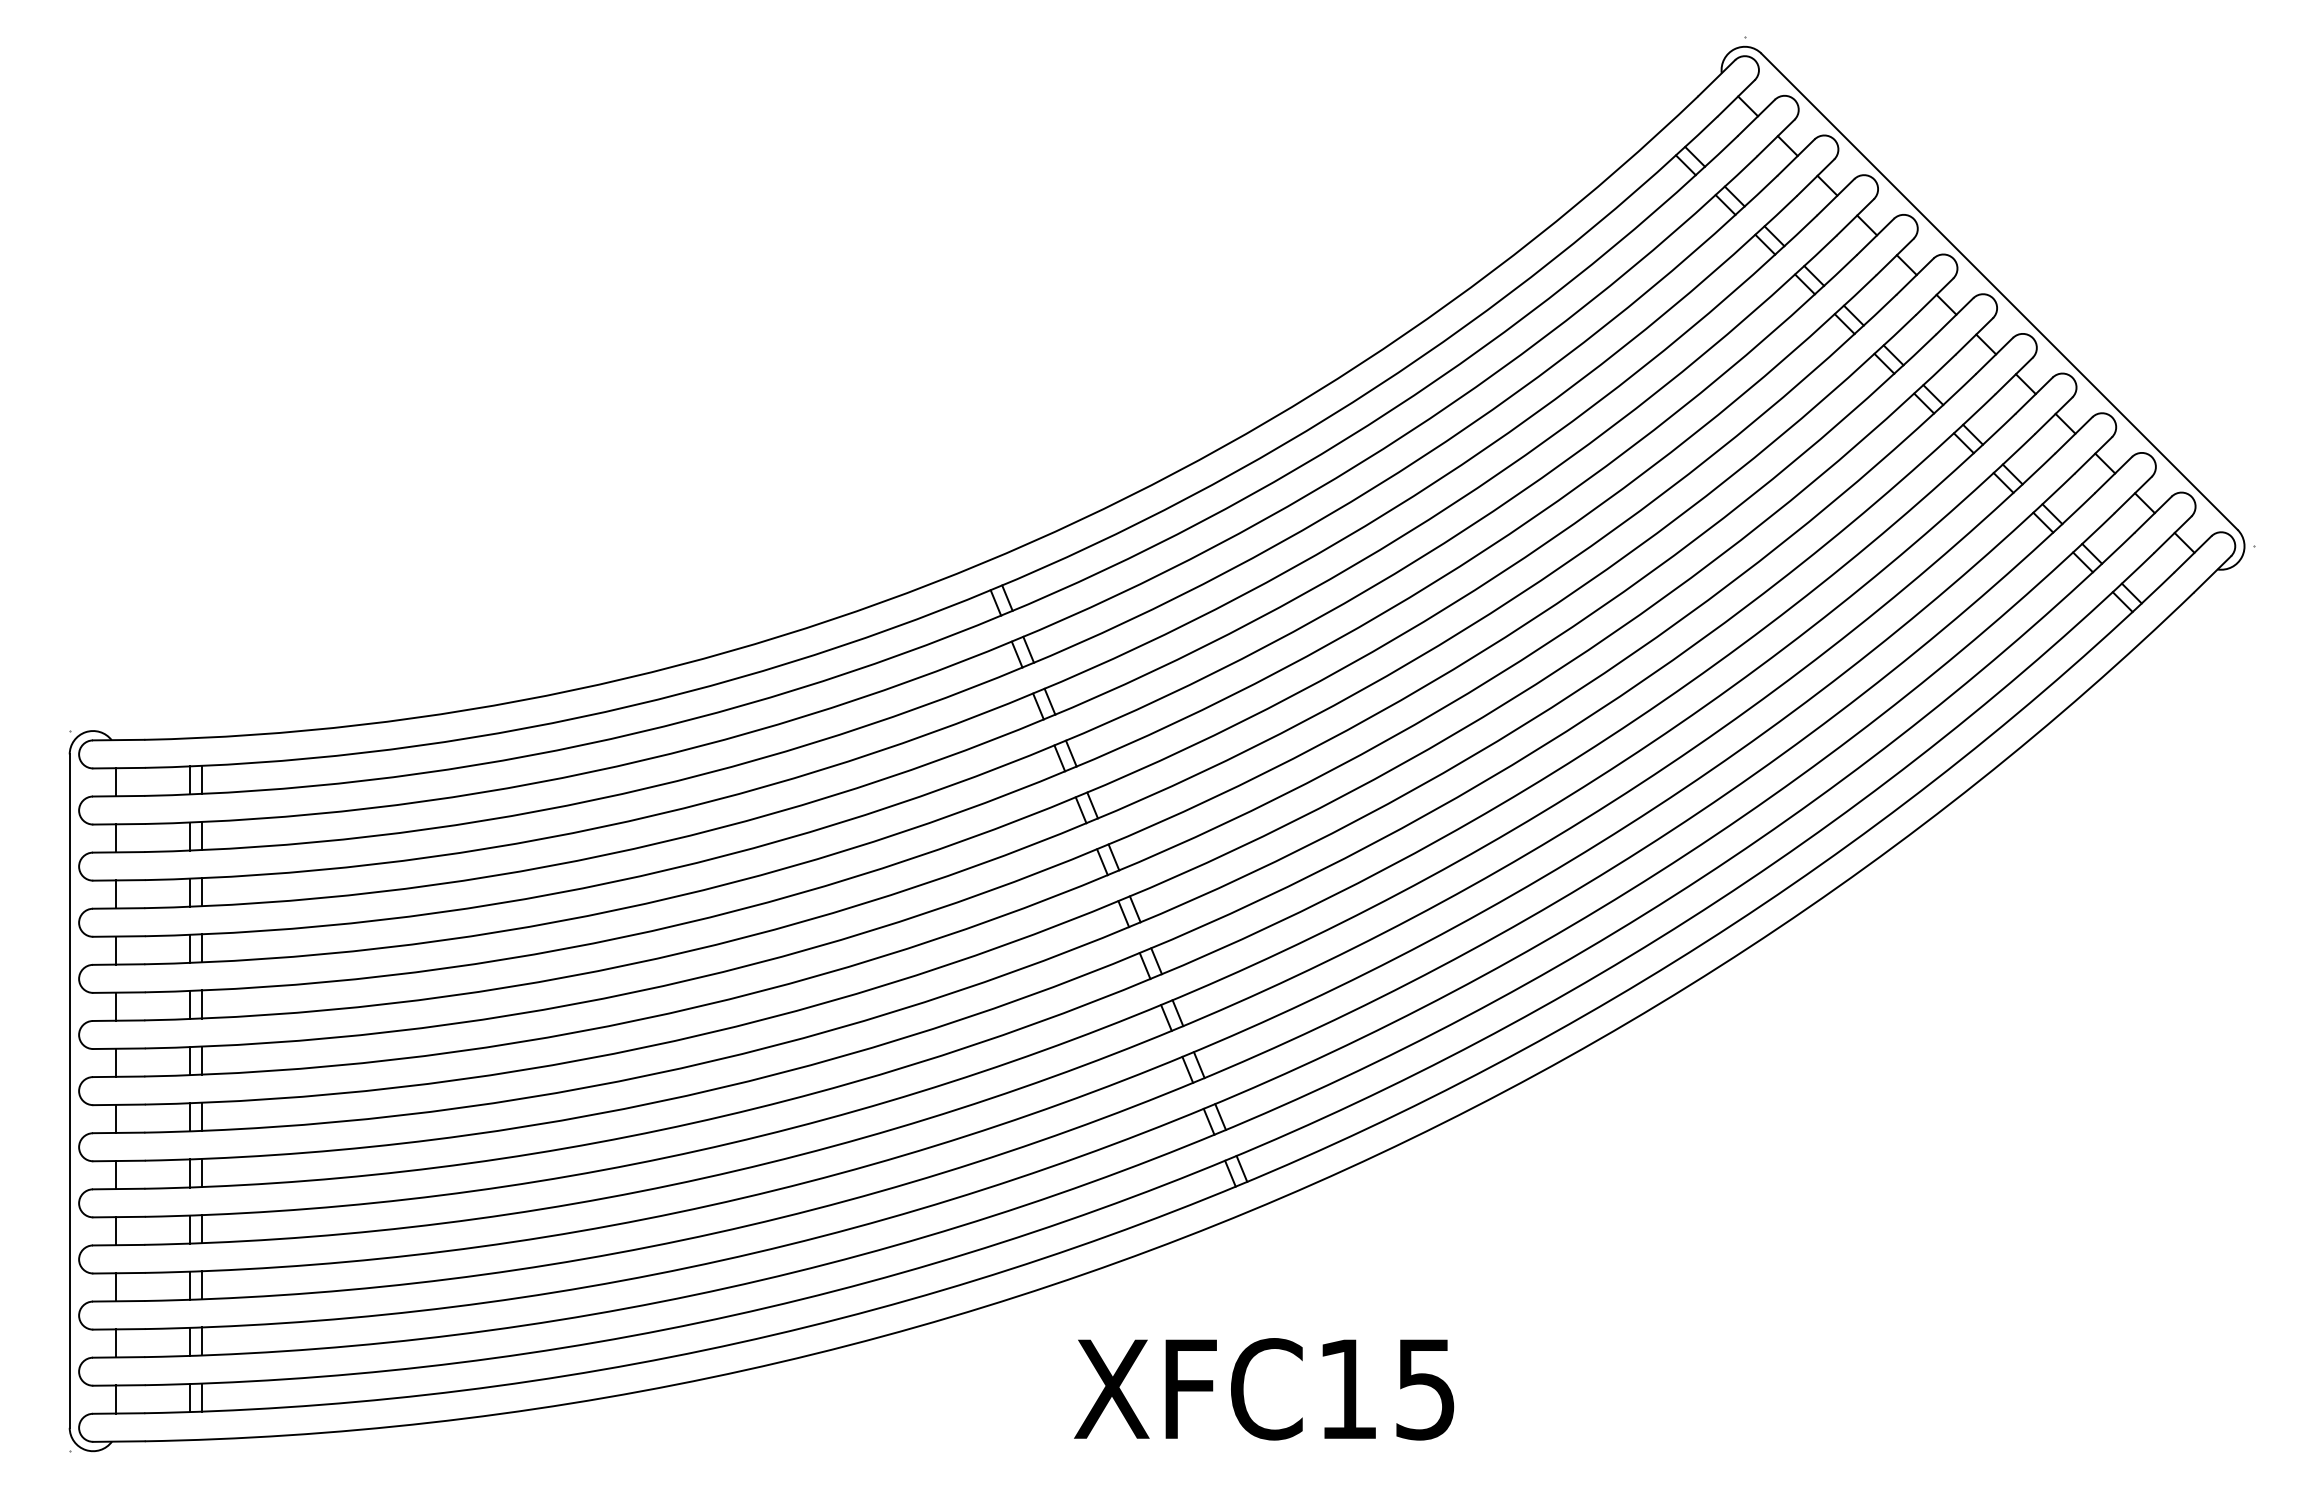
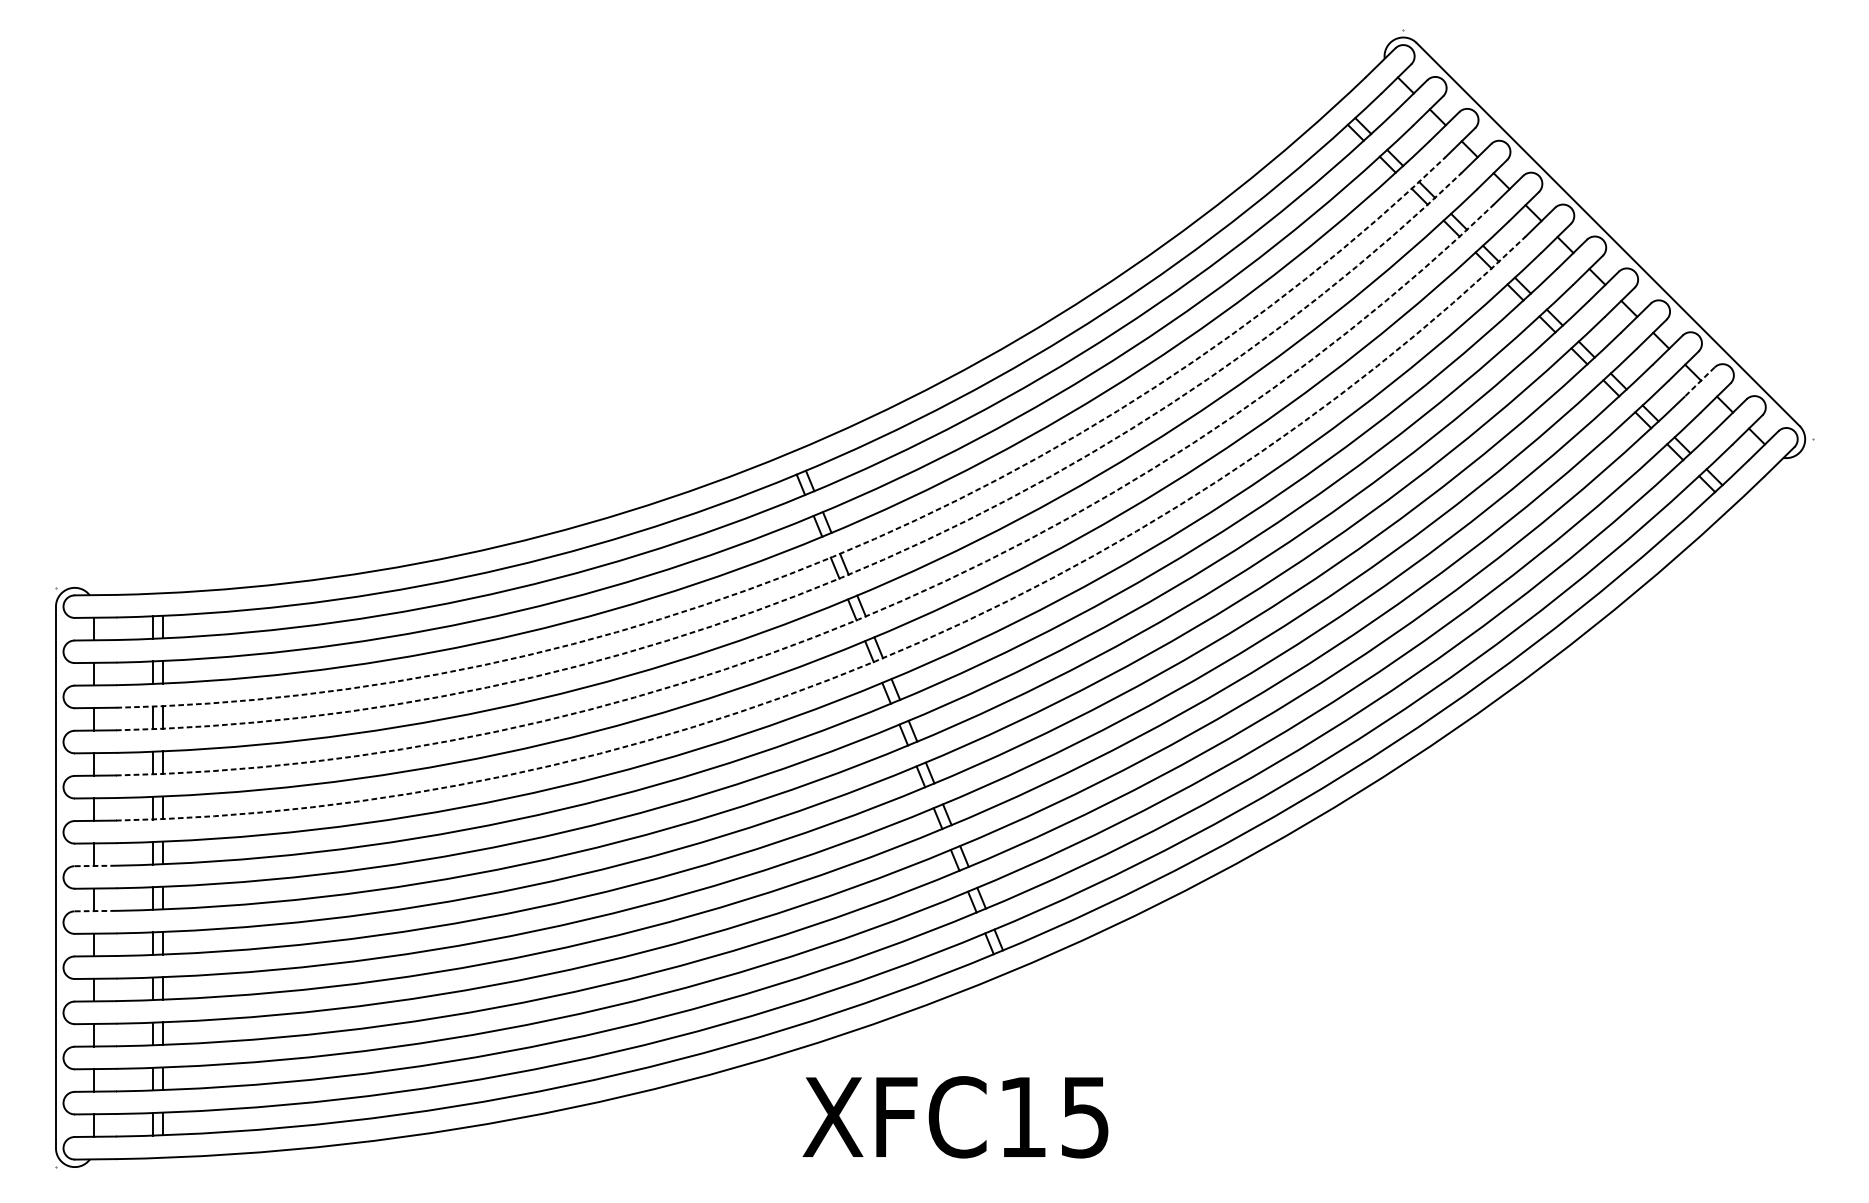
line: (2113, 474) -> (1699, 381), solid -> dashed
arc: (1035, 692) -> (832, 556), solid -> dashed
arc: (1045, 718) -> (840, 577), solid -> dashed
arc: (1067, 770) -> (858, 619), solid -> dashed
arc: (1088, 822) -> (875, 661), solid -> dashed
line: (118, 1076) -> (95, 865), solid -> dashed
line: (118, 1132) -> (95, 910), solid -> dashed
text: (1264, 1389) -> (955, 1117), moved

